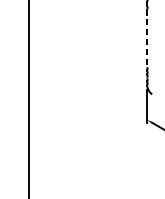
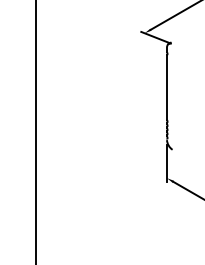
line: (147, 39) -> (167, 88), dashed -> solid

